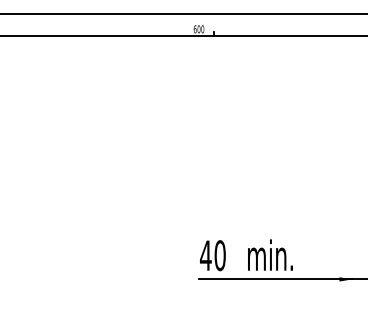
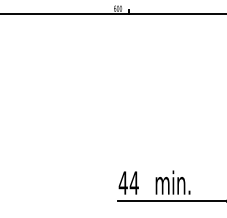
text: (220, 255) -> (134, 182), 40 -> 44

